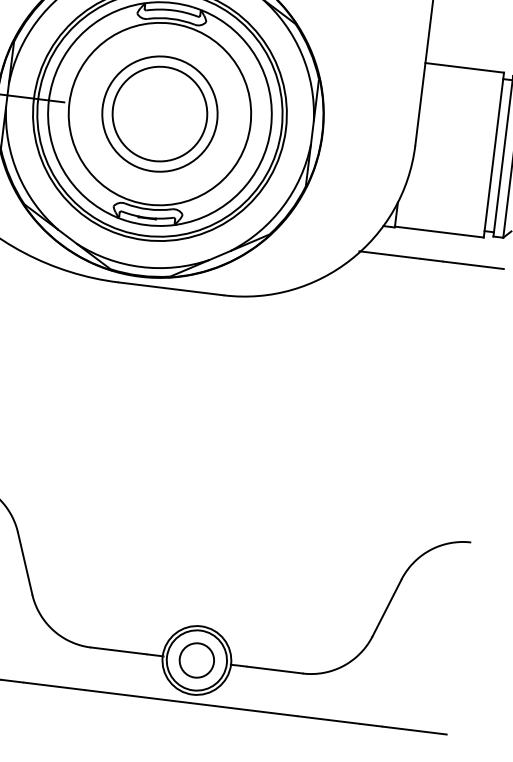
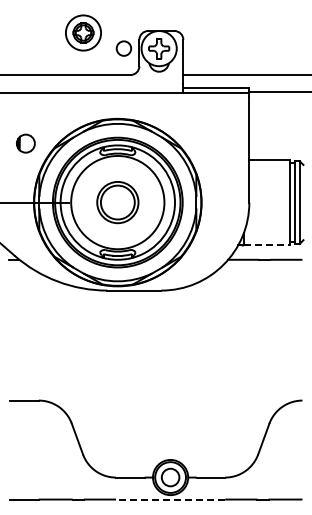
part: (159, 113) -> (117, 202), size x0.7
line: (438, 232) -> (266, 245), solid -> dashed
line: (191, 703) -> (170, 499), solid -> dashed

